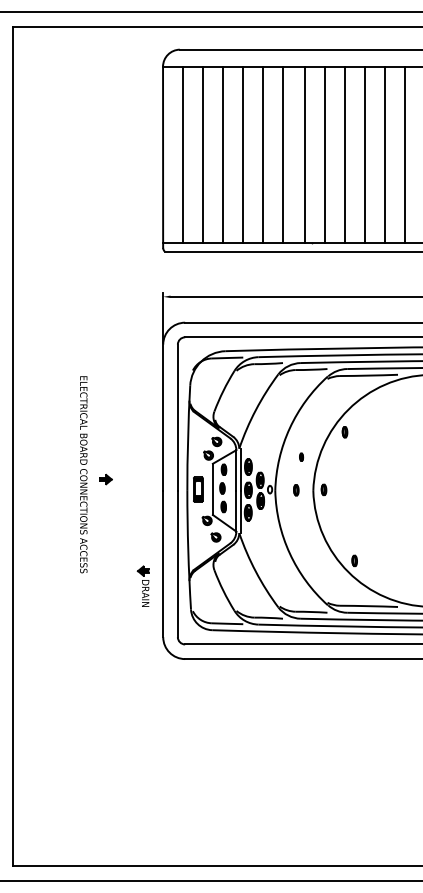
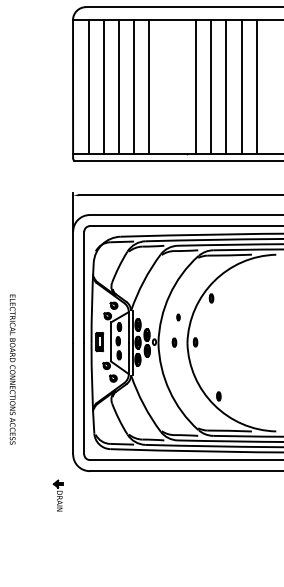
line: (283, 154) -> (164, 86), removed
line: (304, 154) -> (180, 86), removed
text: (83, 474) -> (12, 369), moved
part: (105, 479) -> (29, 334), removed
part: (142, 585) -> (57, 495), moved

